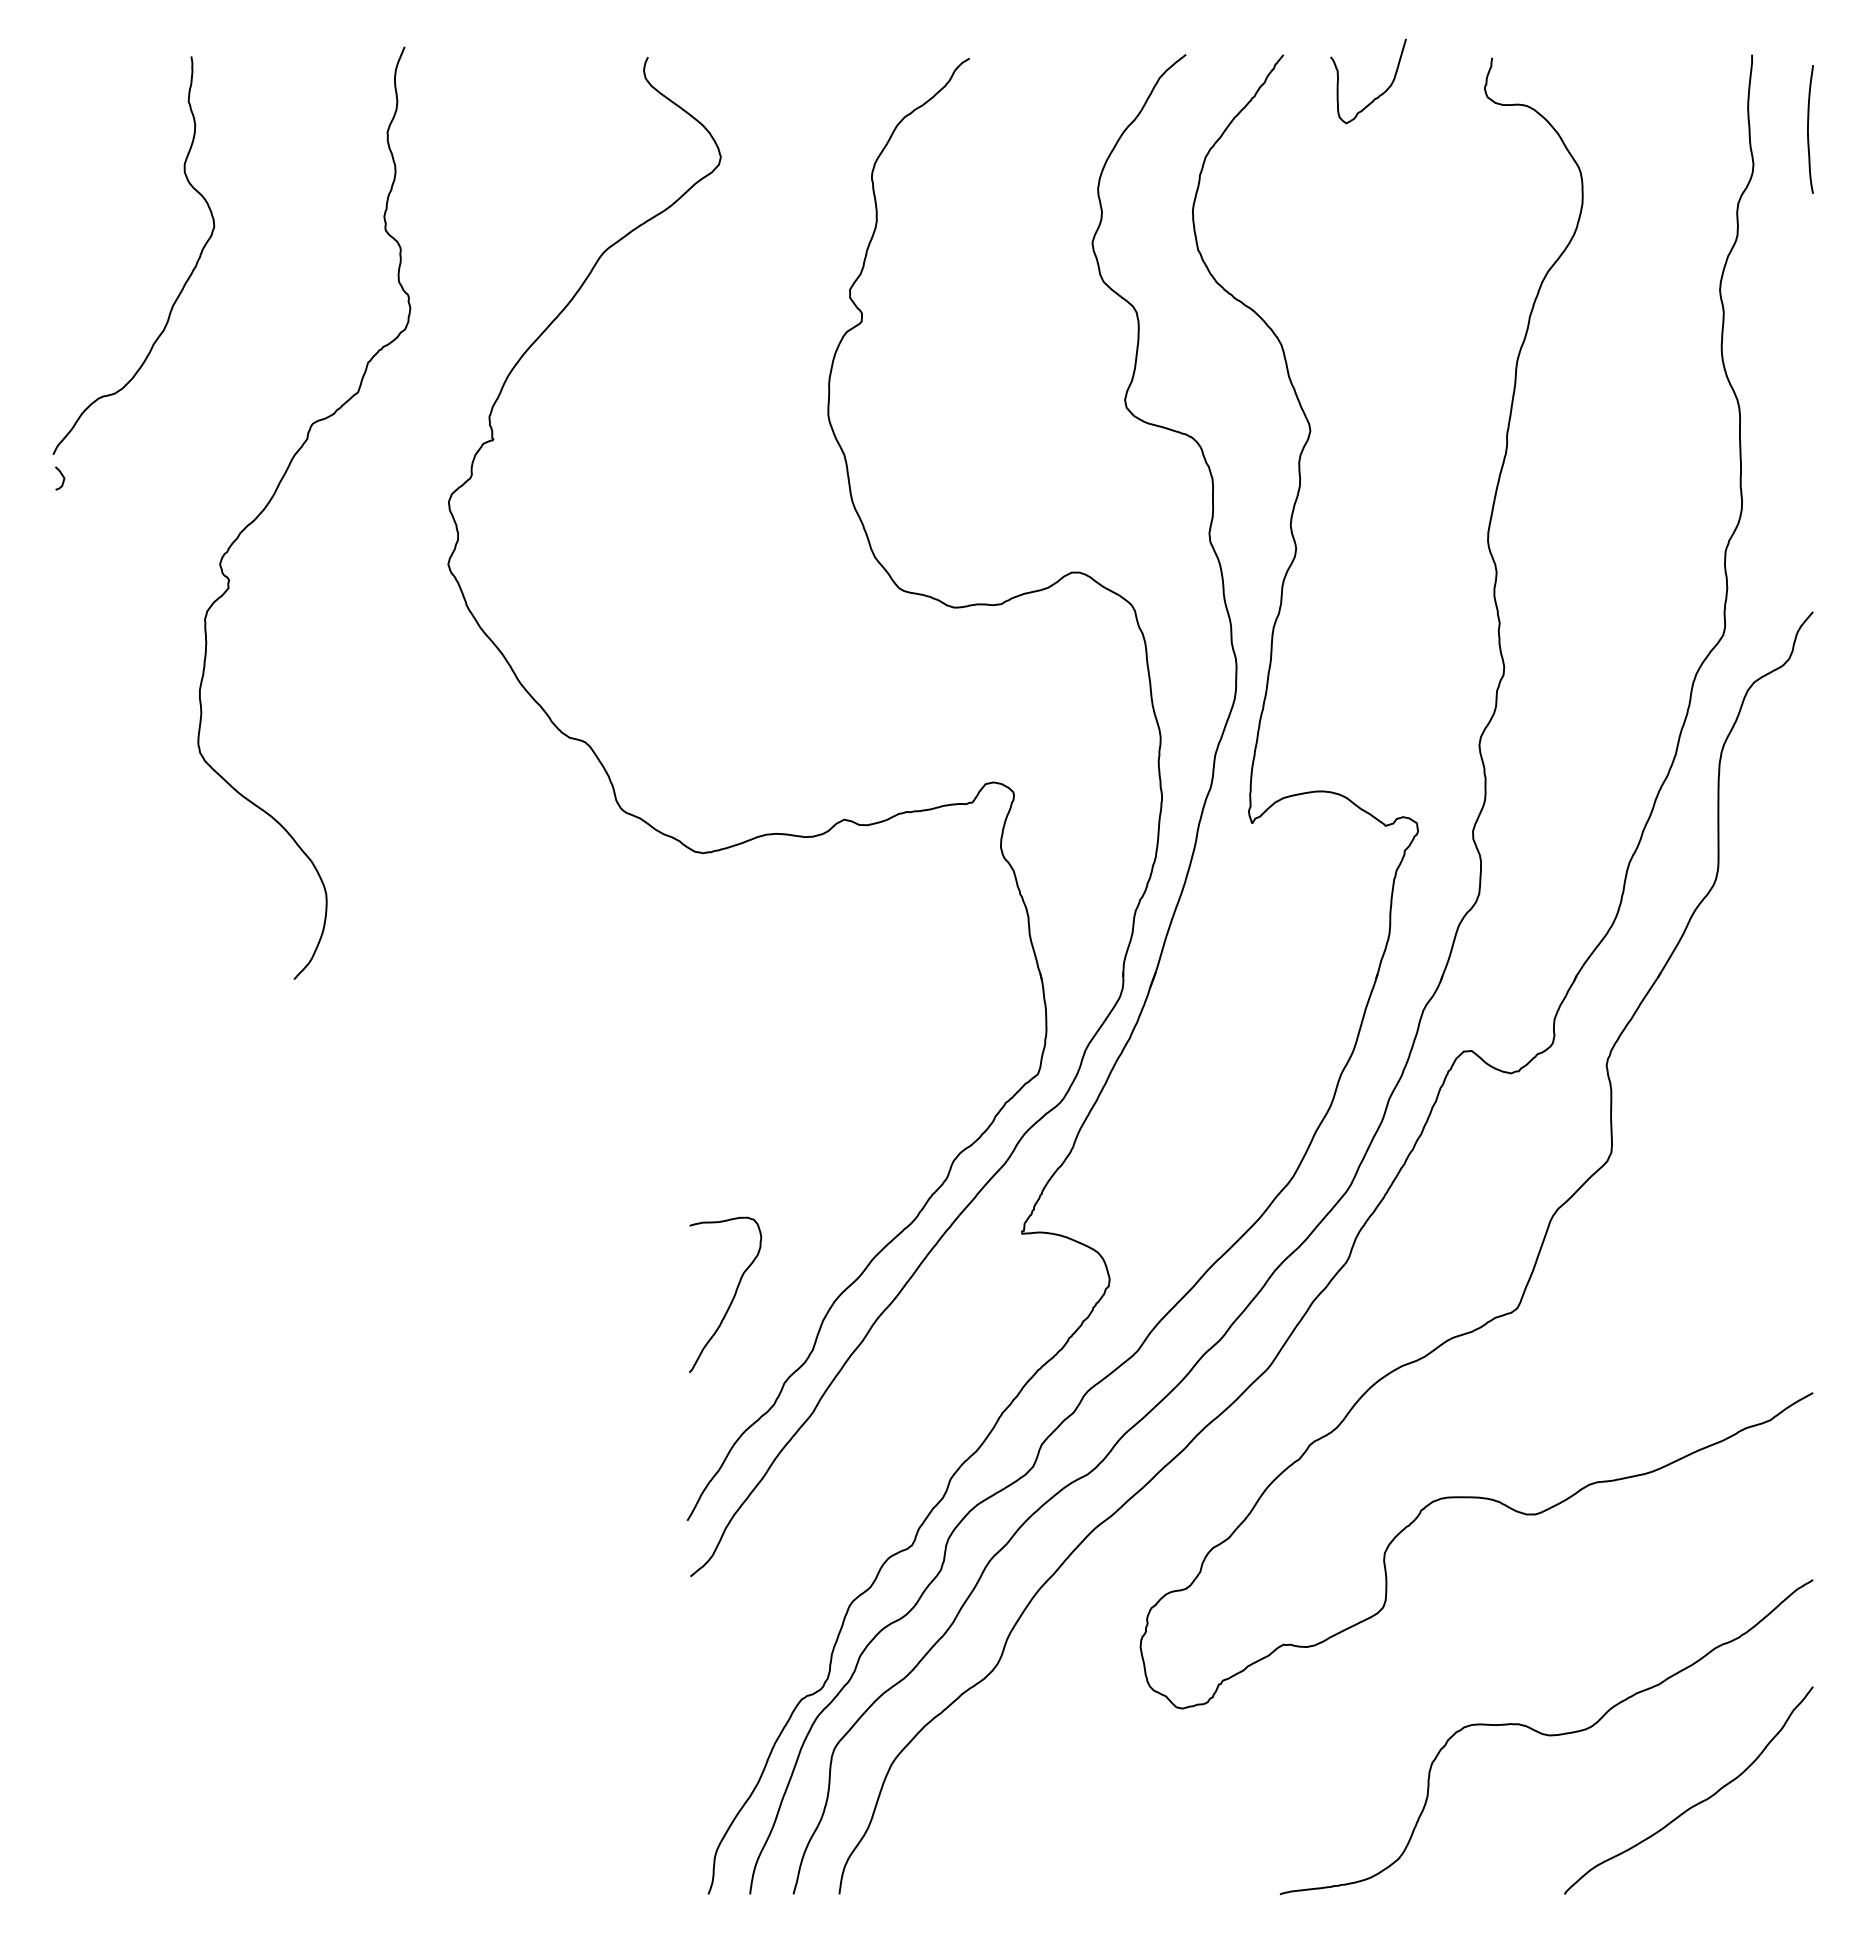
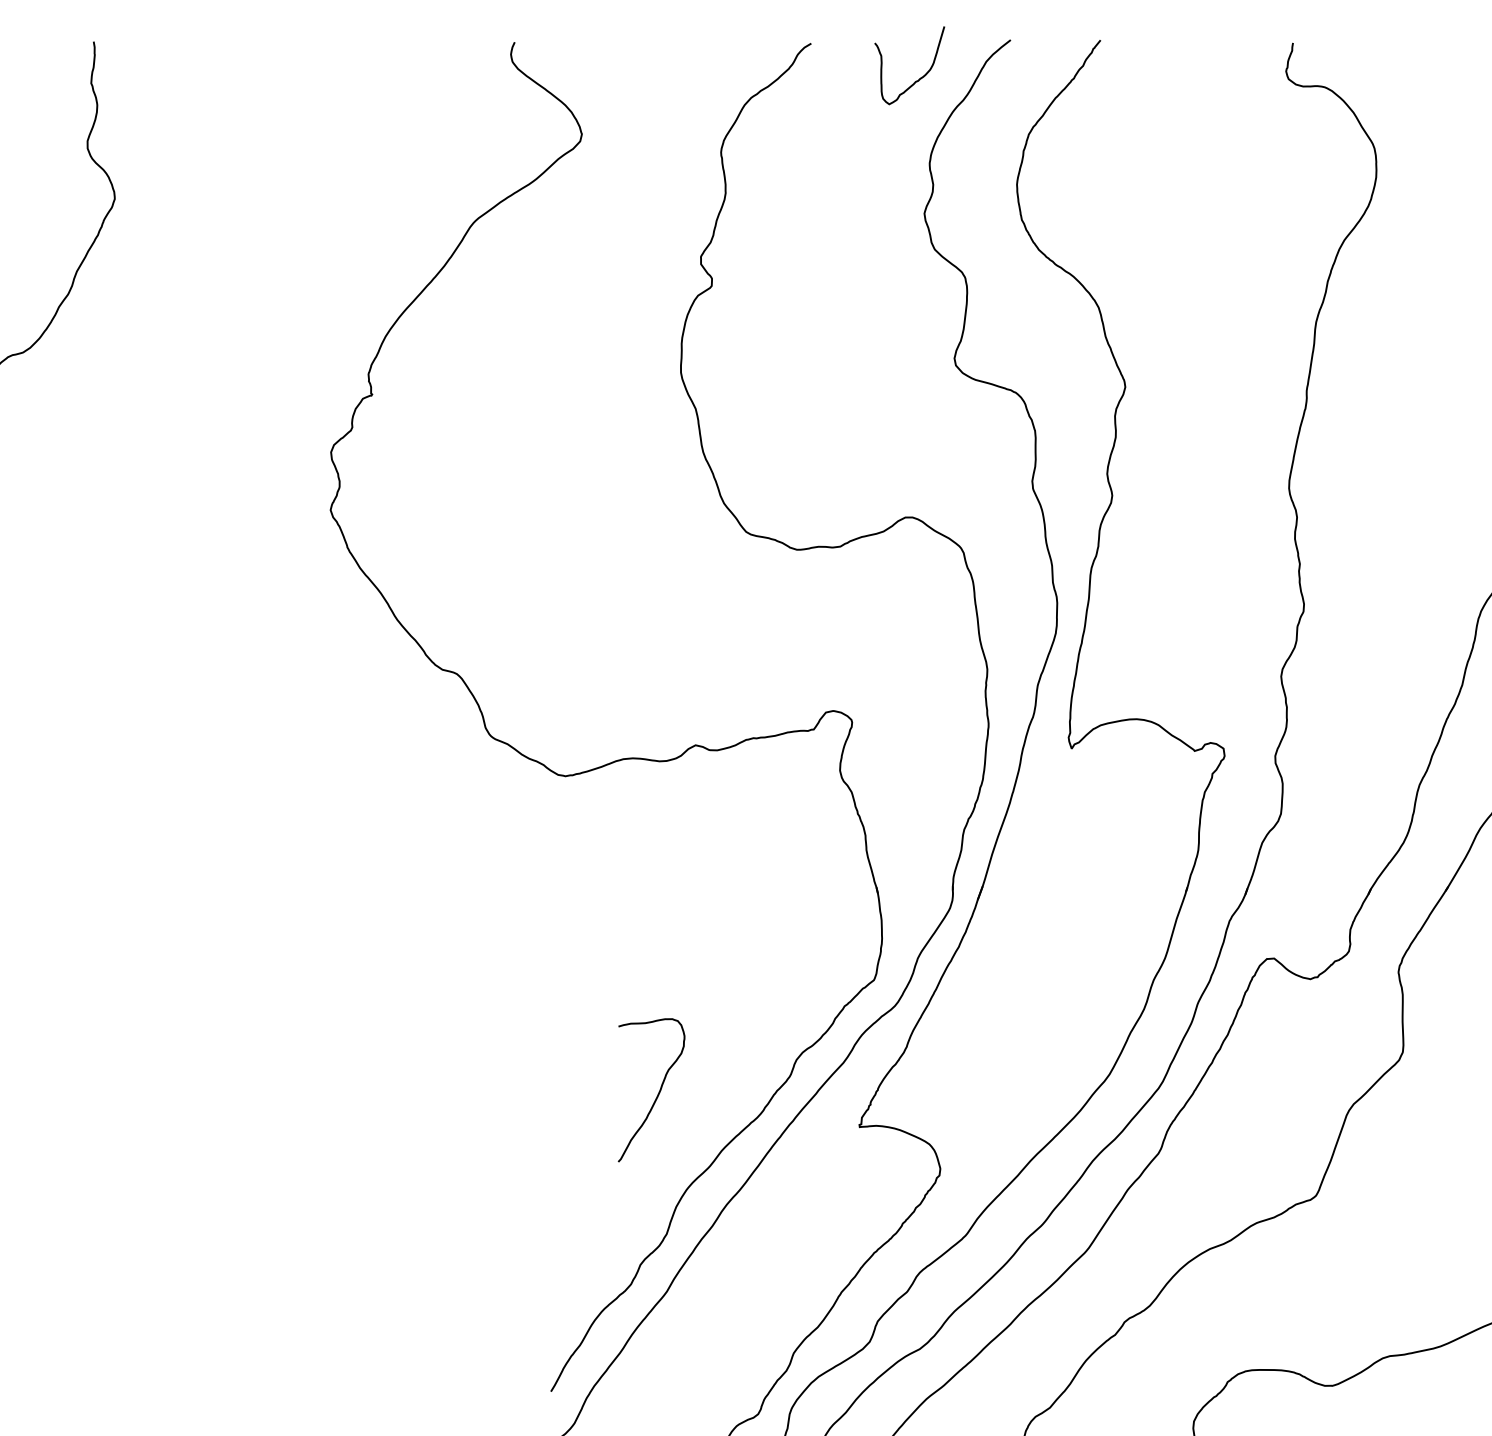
curve: (1379, 94) -> (919, 77), moved
curve: (275, 494) -> (171, 445), removed
curve: (732, 1297) -> (658, 1092), moved

